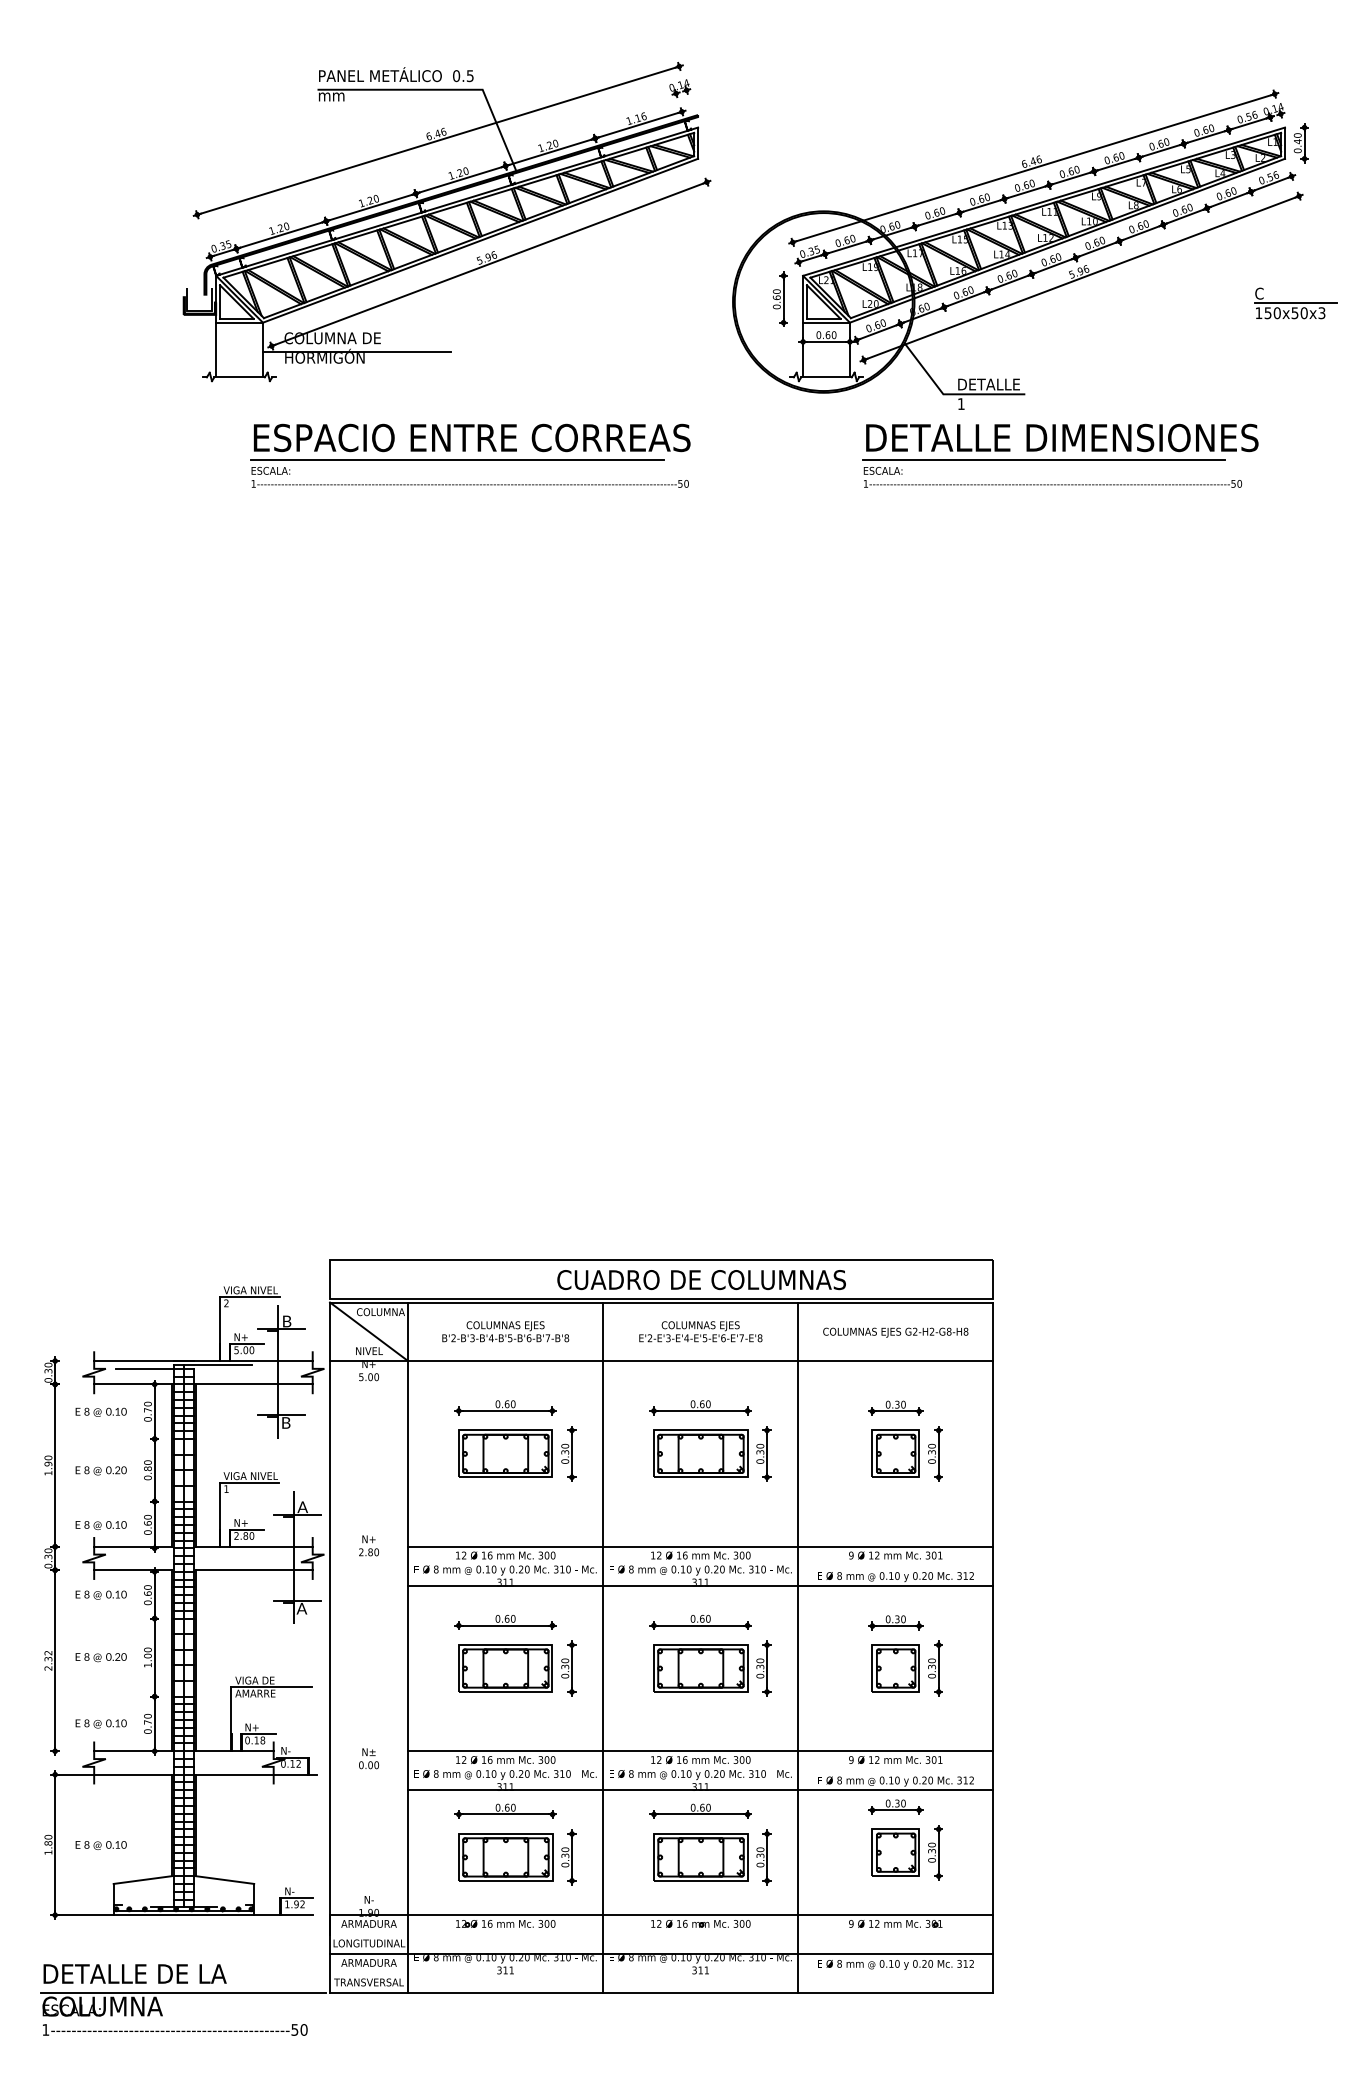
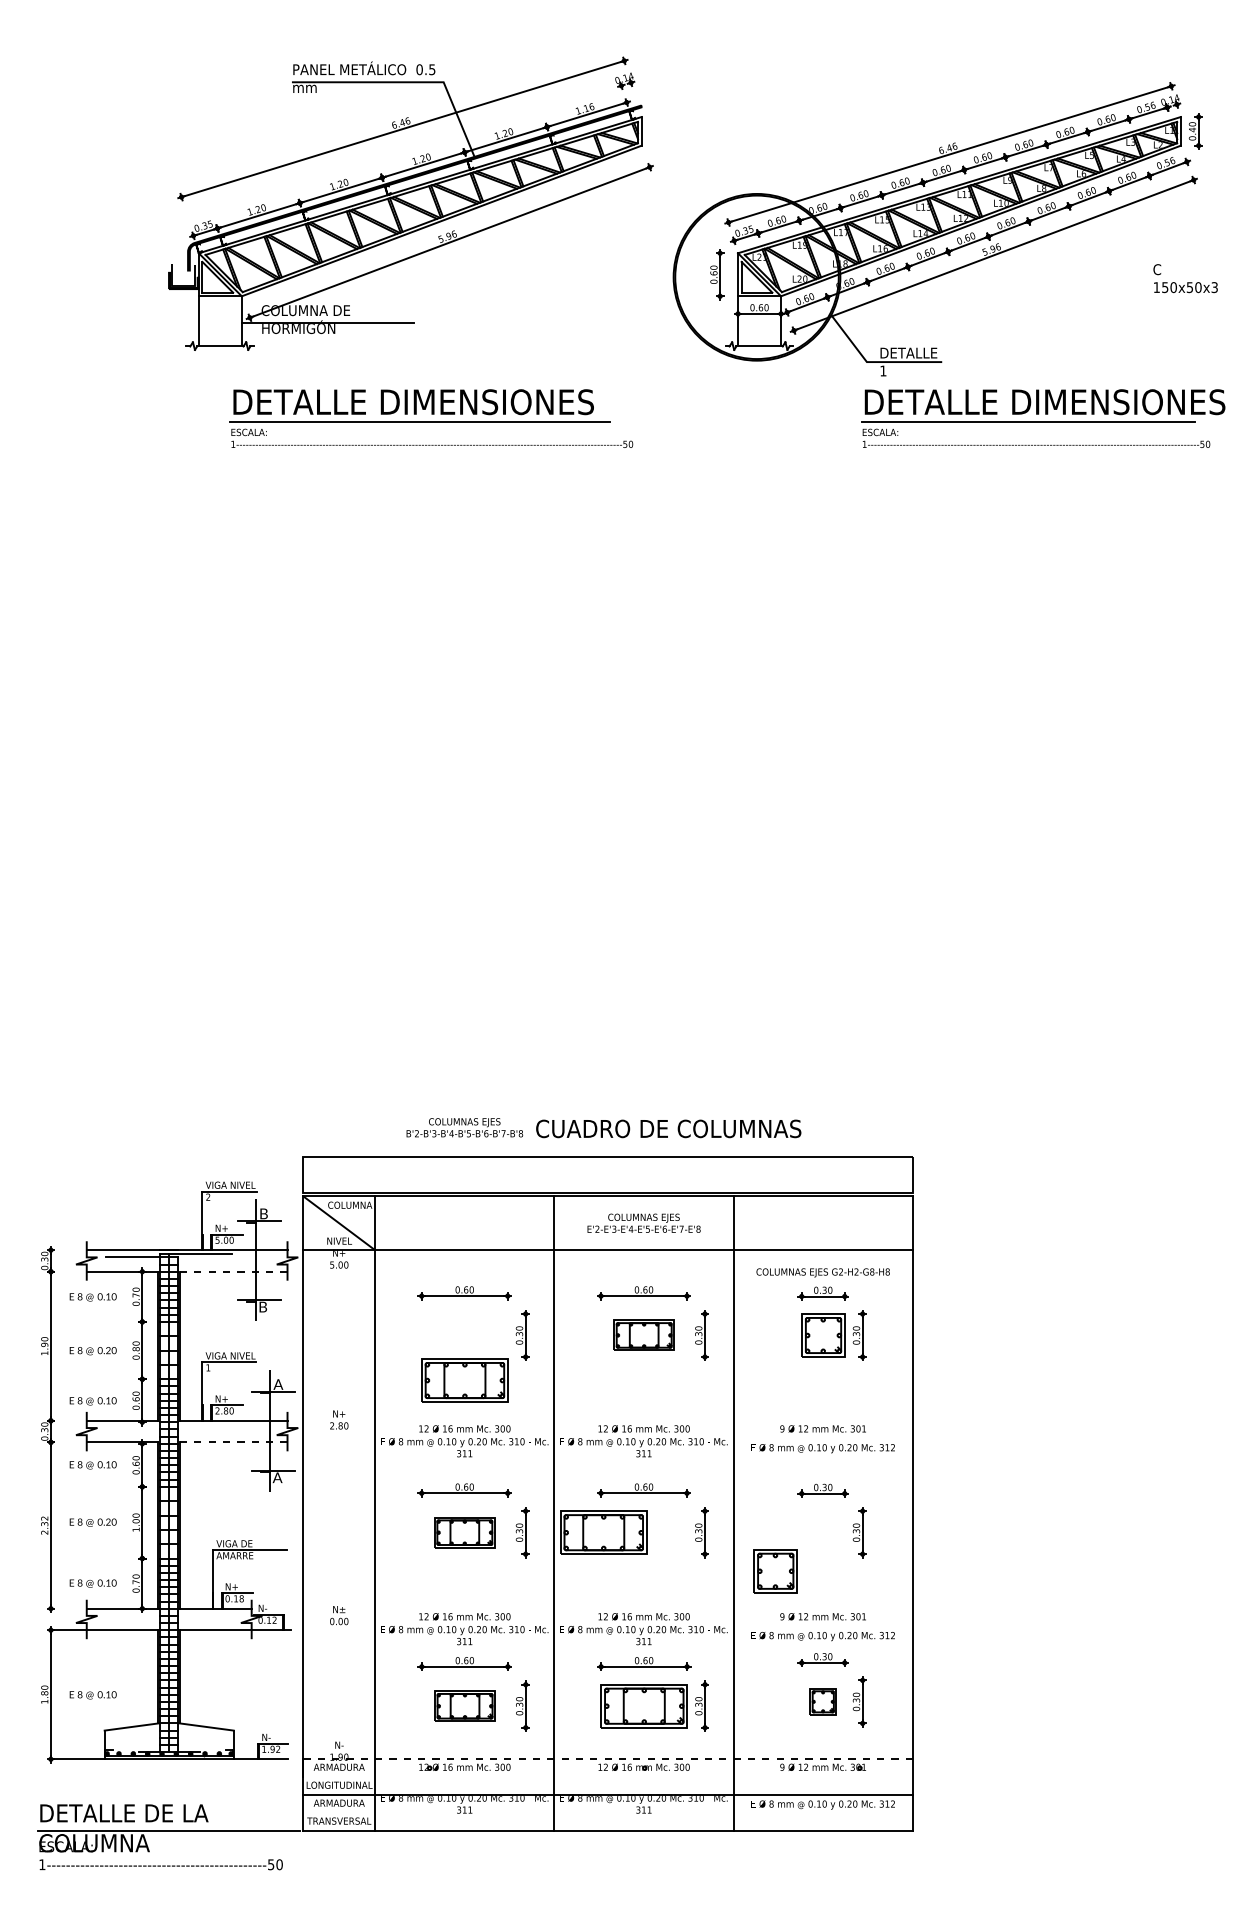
line: (1295, 303) -> (1190, 278), removed
text: (473, 437) -> (435, 401), ESPACIO ENTRE CORREAS -> DETALLE DIMENSIONES
part: (1060, 455) -> (1043, 418), moved
text: (701, 1280) -> (668, 1129), moved
text: (505, 1331) -> (464, 1127), moved
text: (895, 1332) -> (822, 1272), moved
line: (254, 1384) -> (234, 1271), solid -> dashed
part: (505, 1453) -> (464, 1380), moved
part: (700, 1453) -> (643, 1335), size x0.7
line: (700, 1546) -> (643, 1420), removed
line: (254, 1570) -> (234, 1442), solid -> dashed
line: (700, 1585) -> (643, 1456), removed
part: (505, 1668) -> (464, 1532), size x0.7
part: (700, 1668) -> (603, 1532), moved
part: (895, 1668) -> (775, 1571), moved
line: (700, 1751) -> (643, 1608), removed
line: (700, 1790) -> (643, 1644), removed
part: (895, 1852) -> (822, 1701), size x0.6
part: (505, 1857) -> (464, 1706), size x0.7
line: (661, 1915) -> (607, 1759), solid -> dashed

